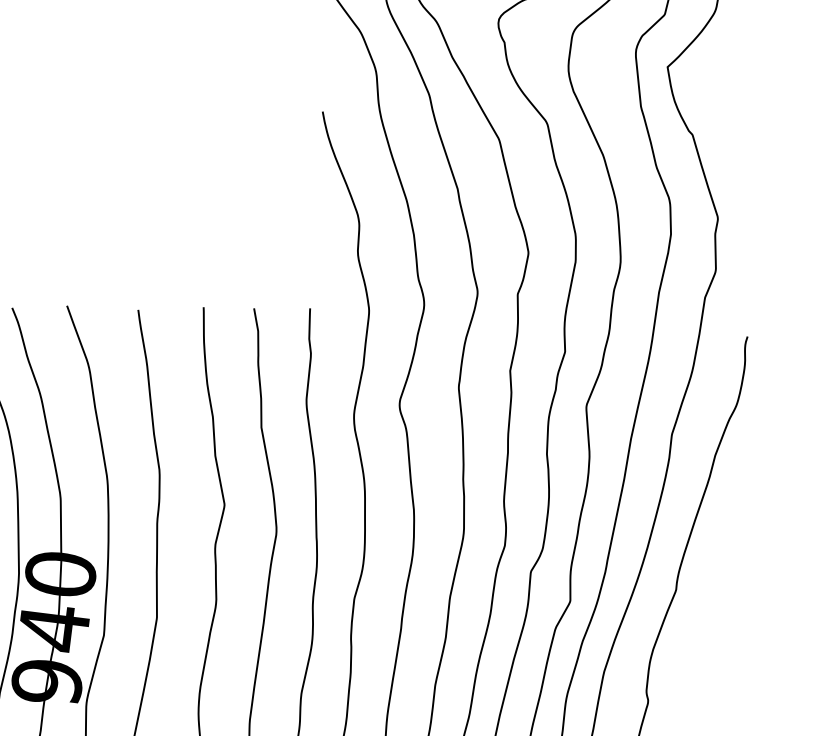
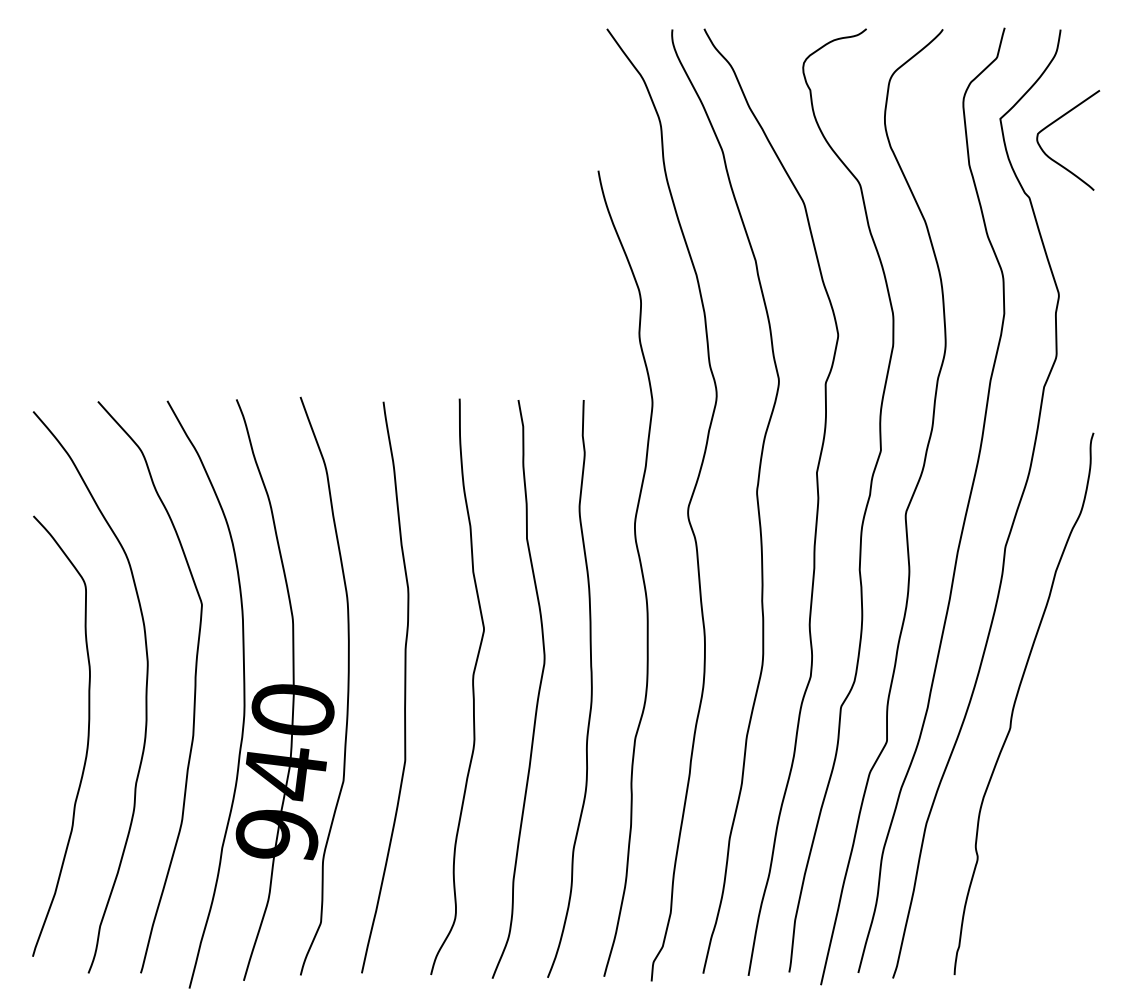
curve: (714, 70) -> (1055, 122), added

